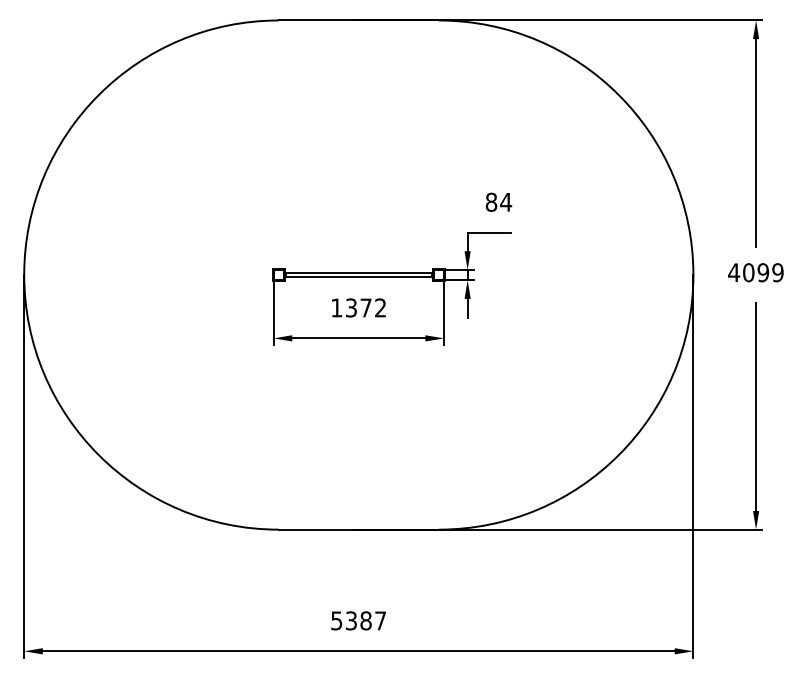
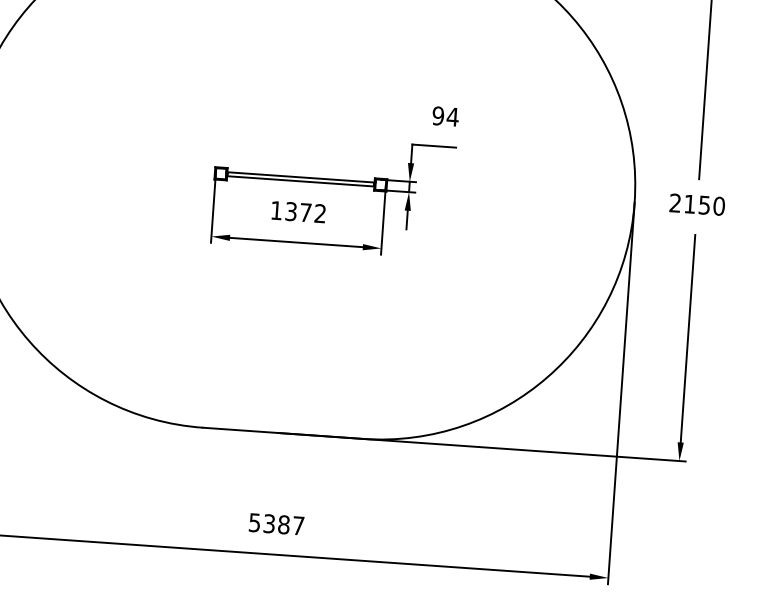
text: (491, 202) -> (438, 116), 84 -> 94
text: (755, 272) -> (696, 204), 4099 -> 2150

